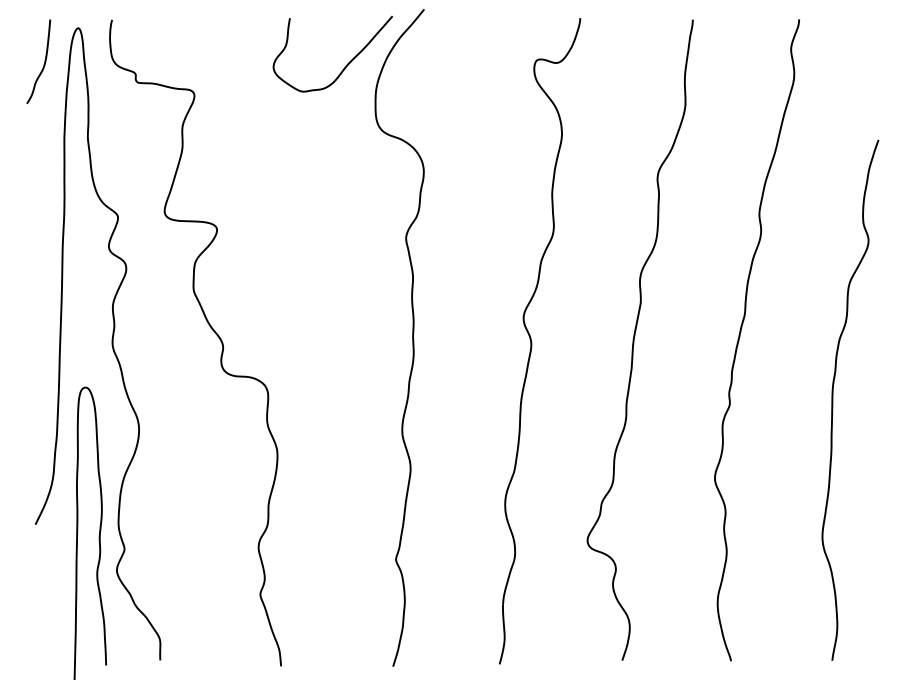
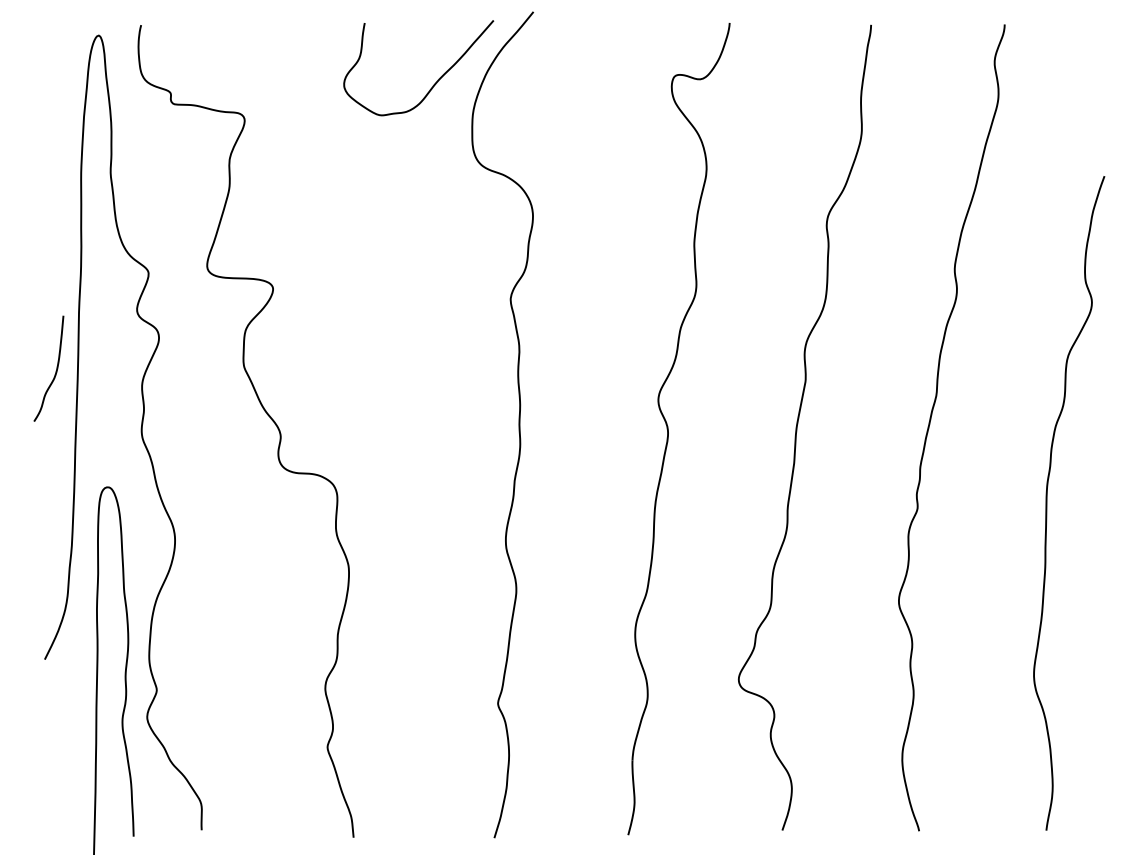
curve: (43, 63) -> (55, 371), moved

